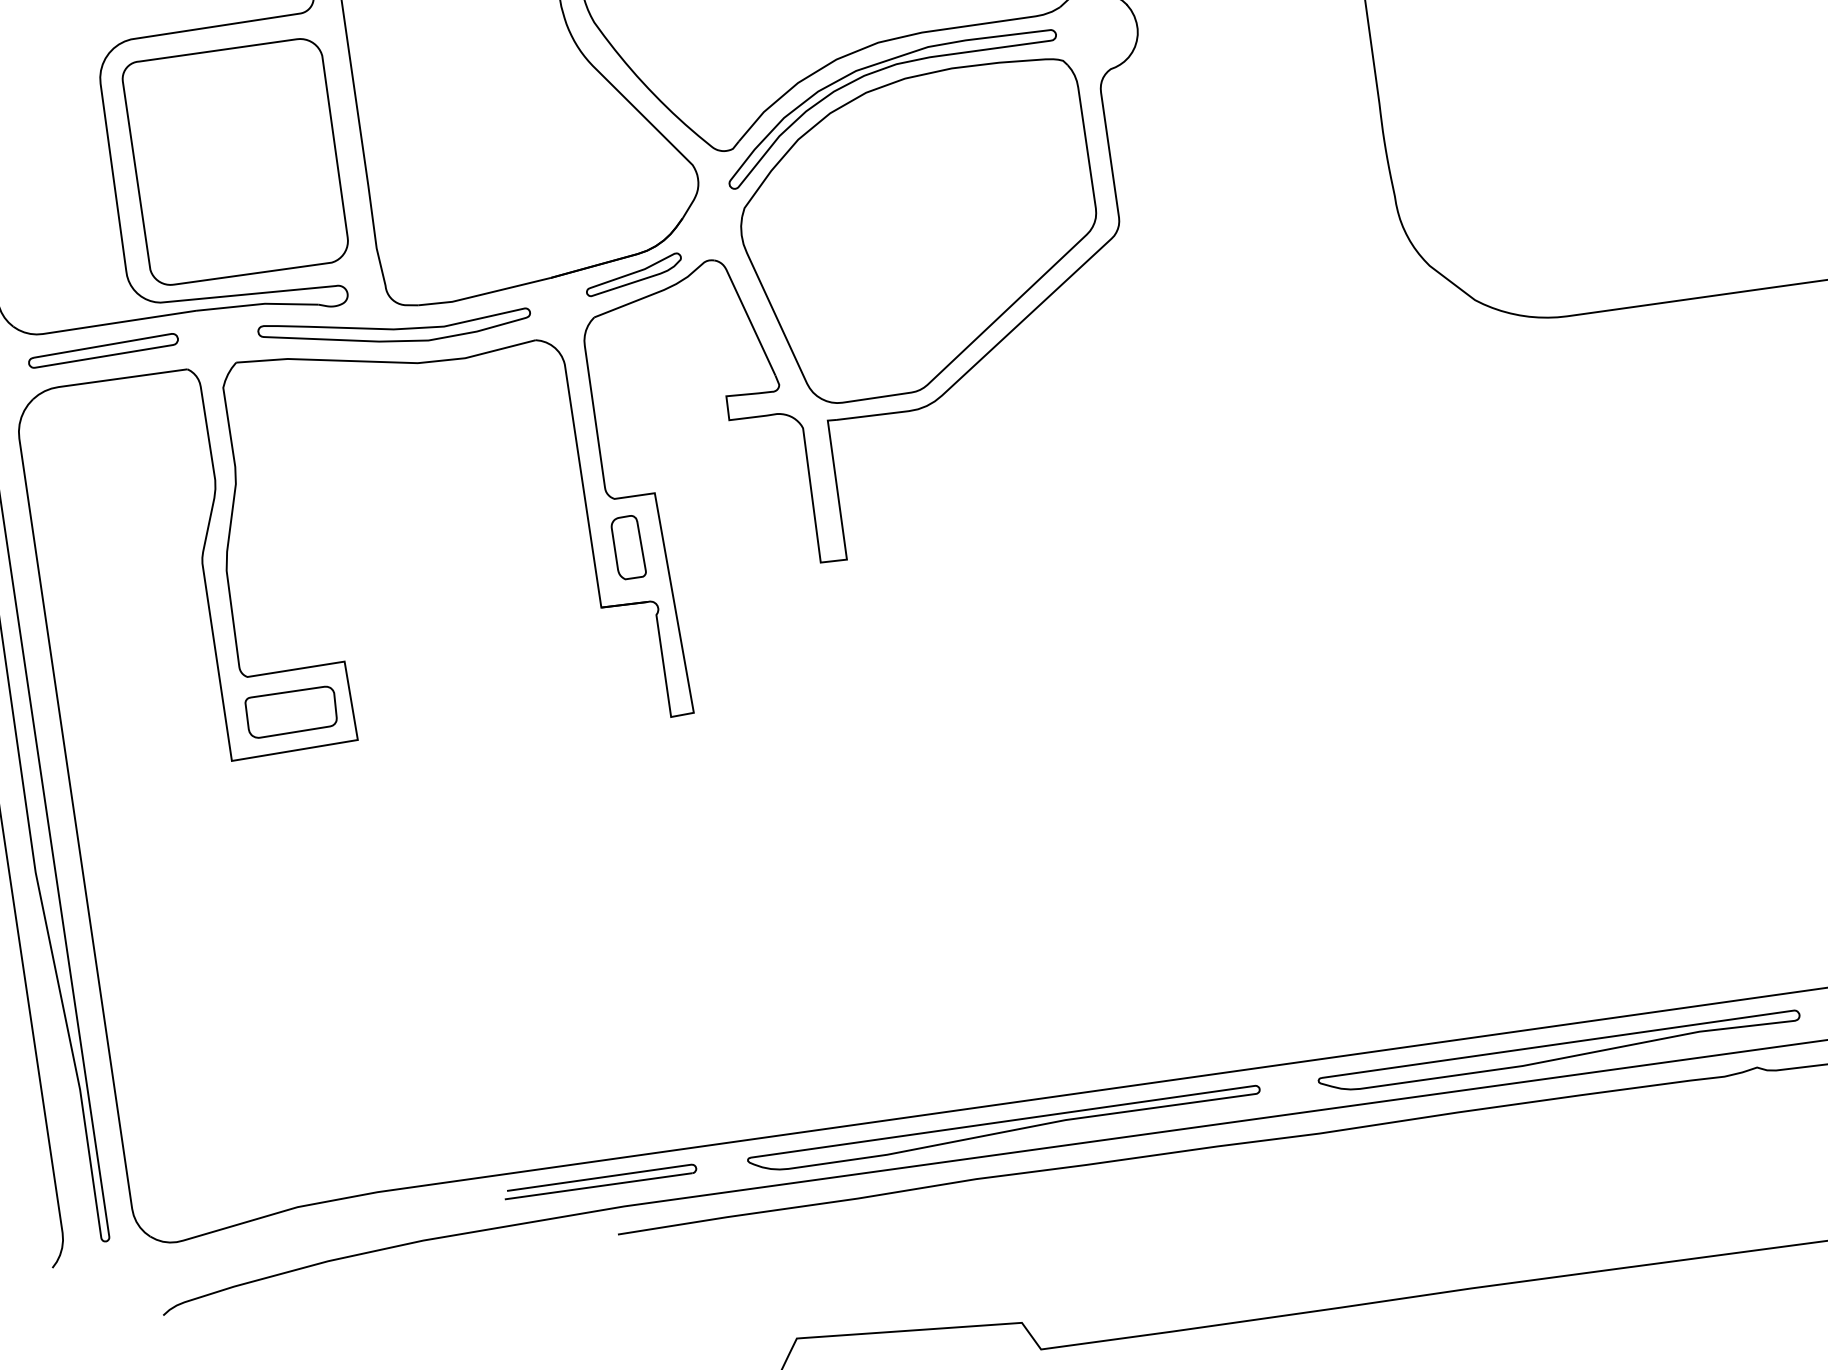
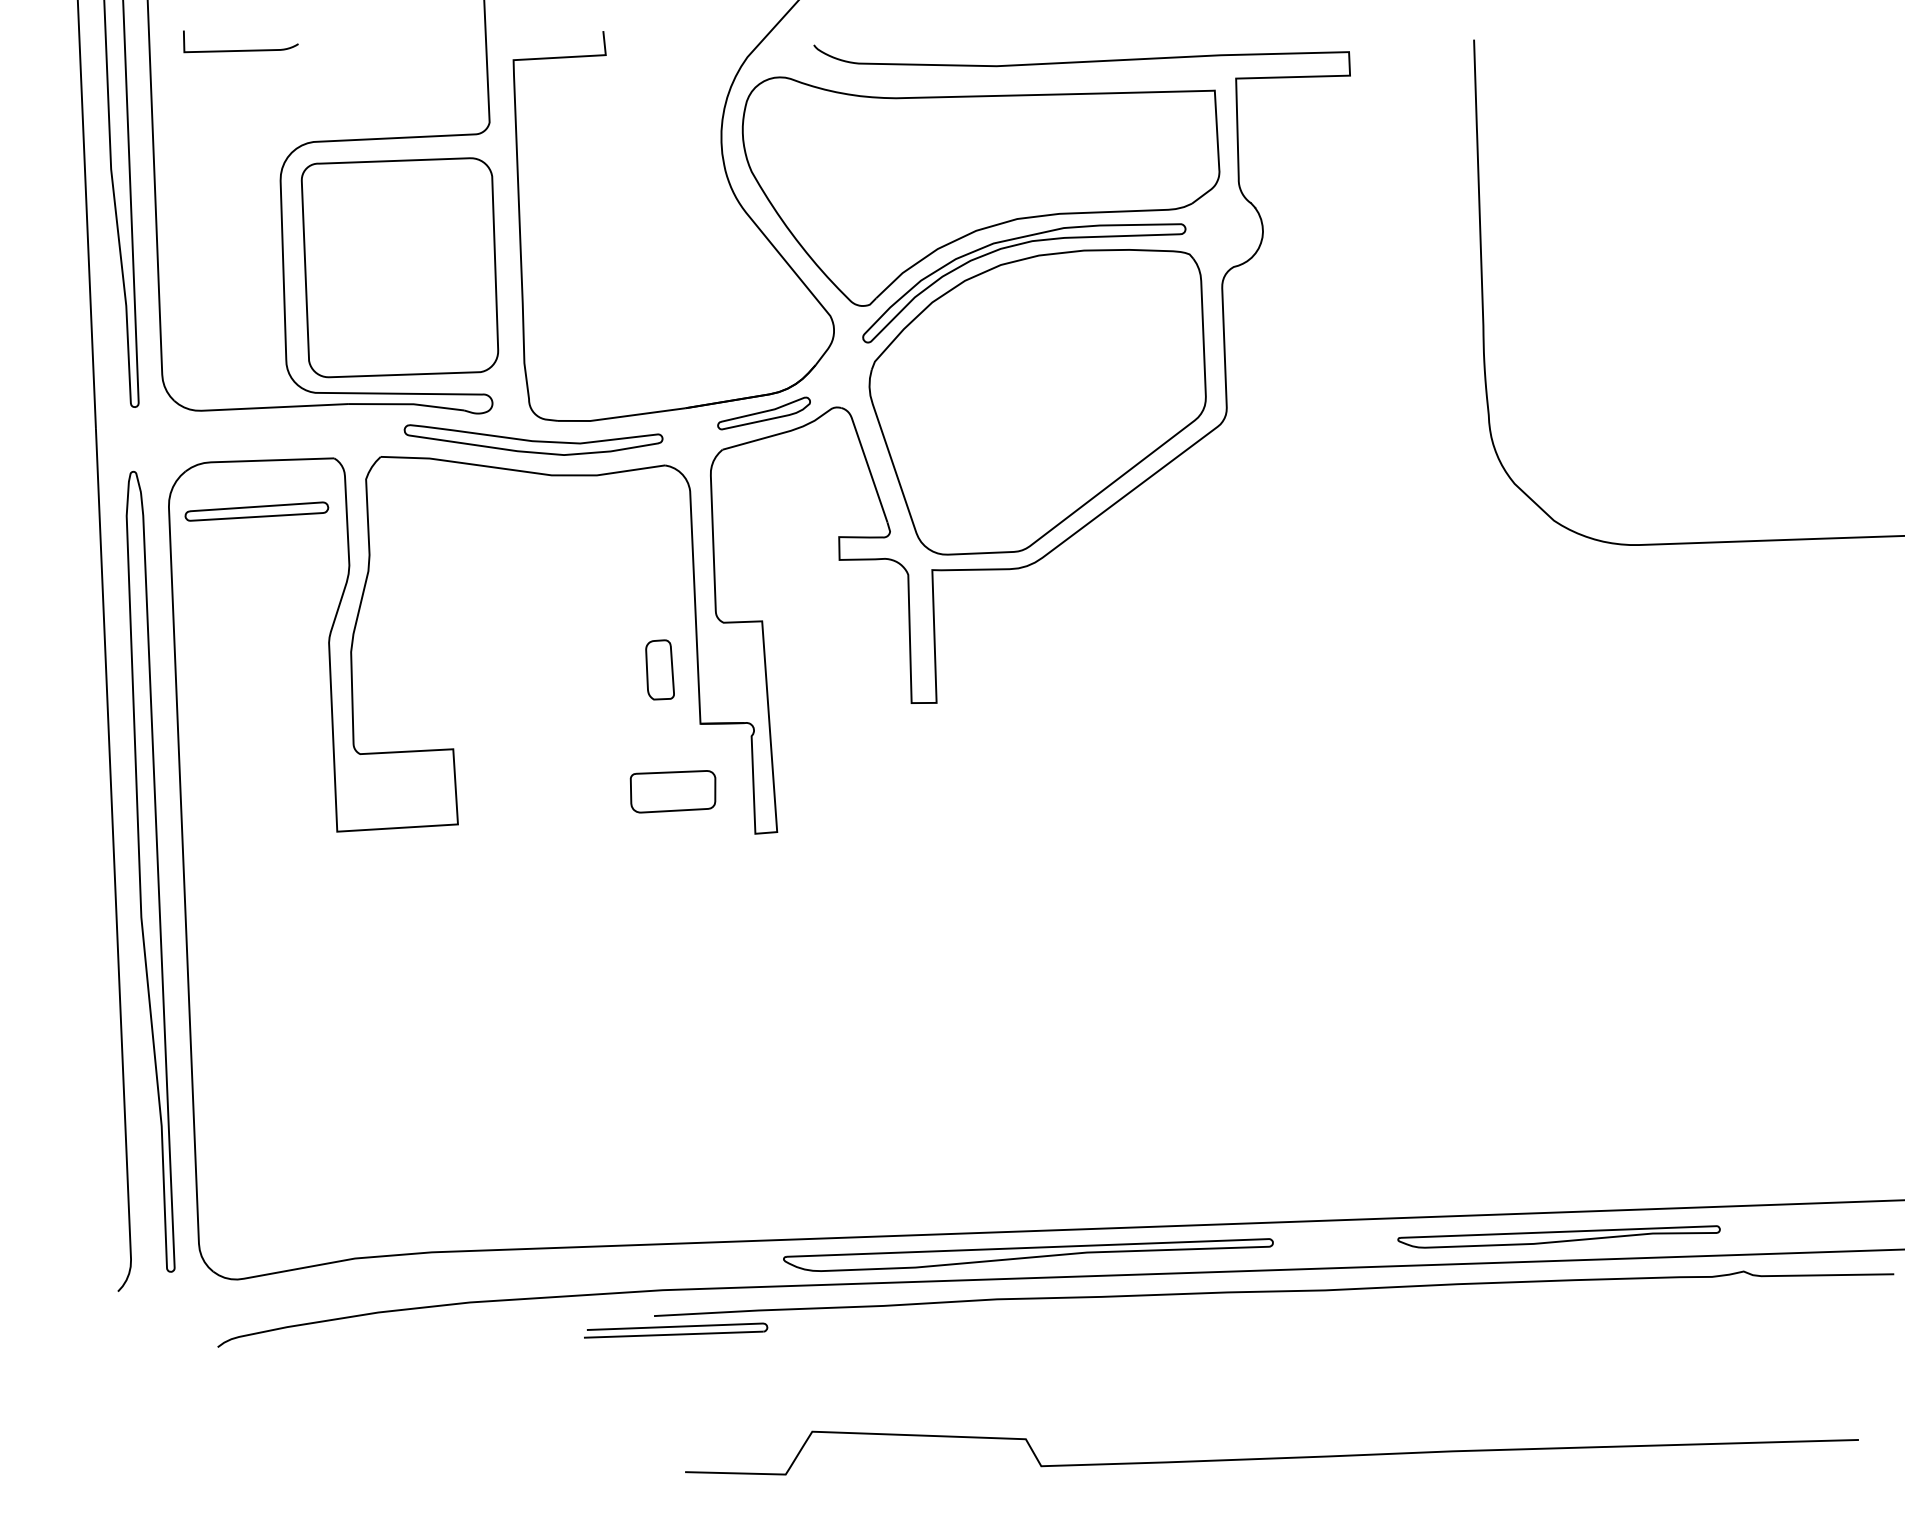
part: (103, 350) -> (256, 511), moved
part: (627, 547) -> (659, 669), moved
part: (290, 712) -> (672, 791), moved
part: (1558, 1051) -> (1558, 1236), size x0.7
part: (601, 1181) -> (676, 1330), moved

